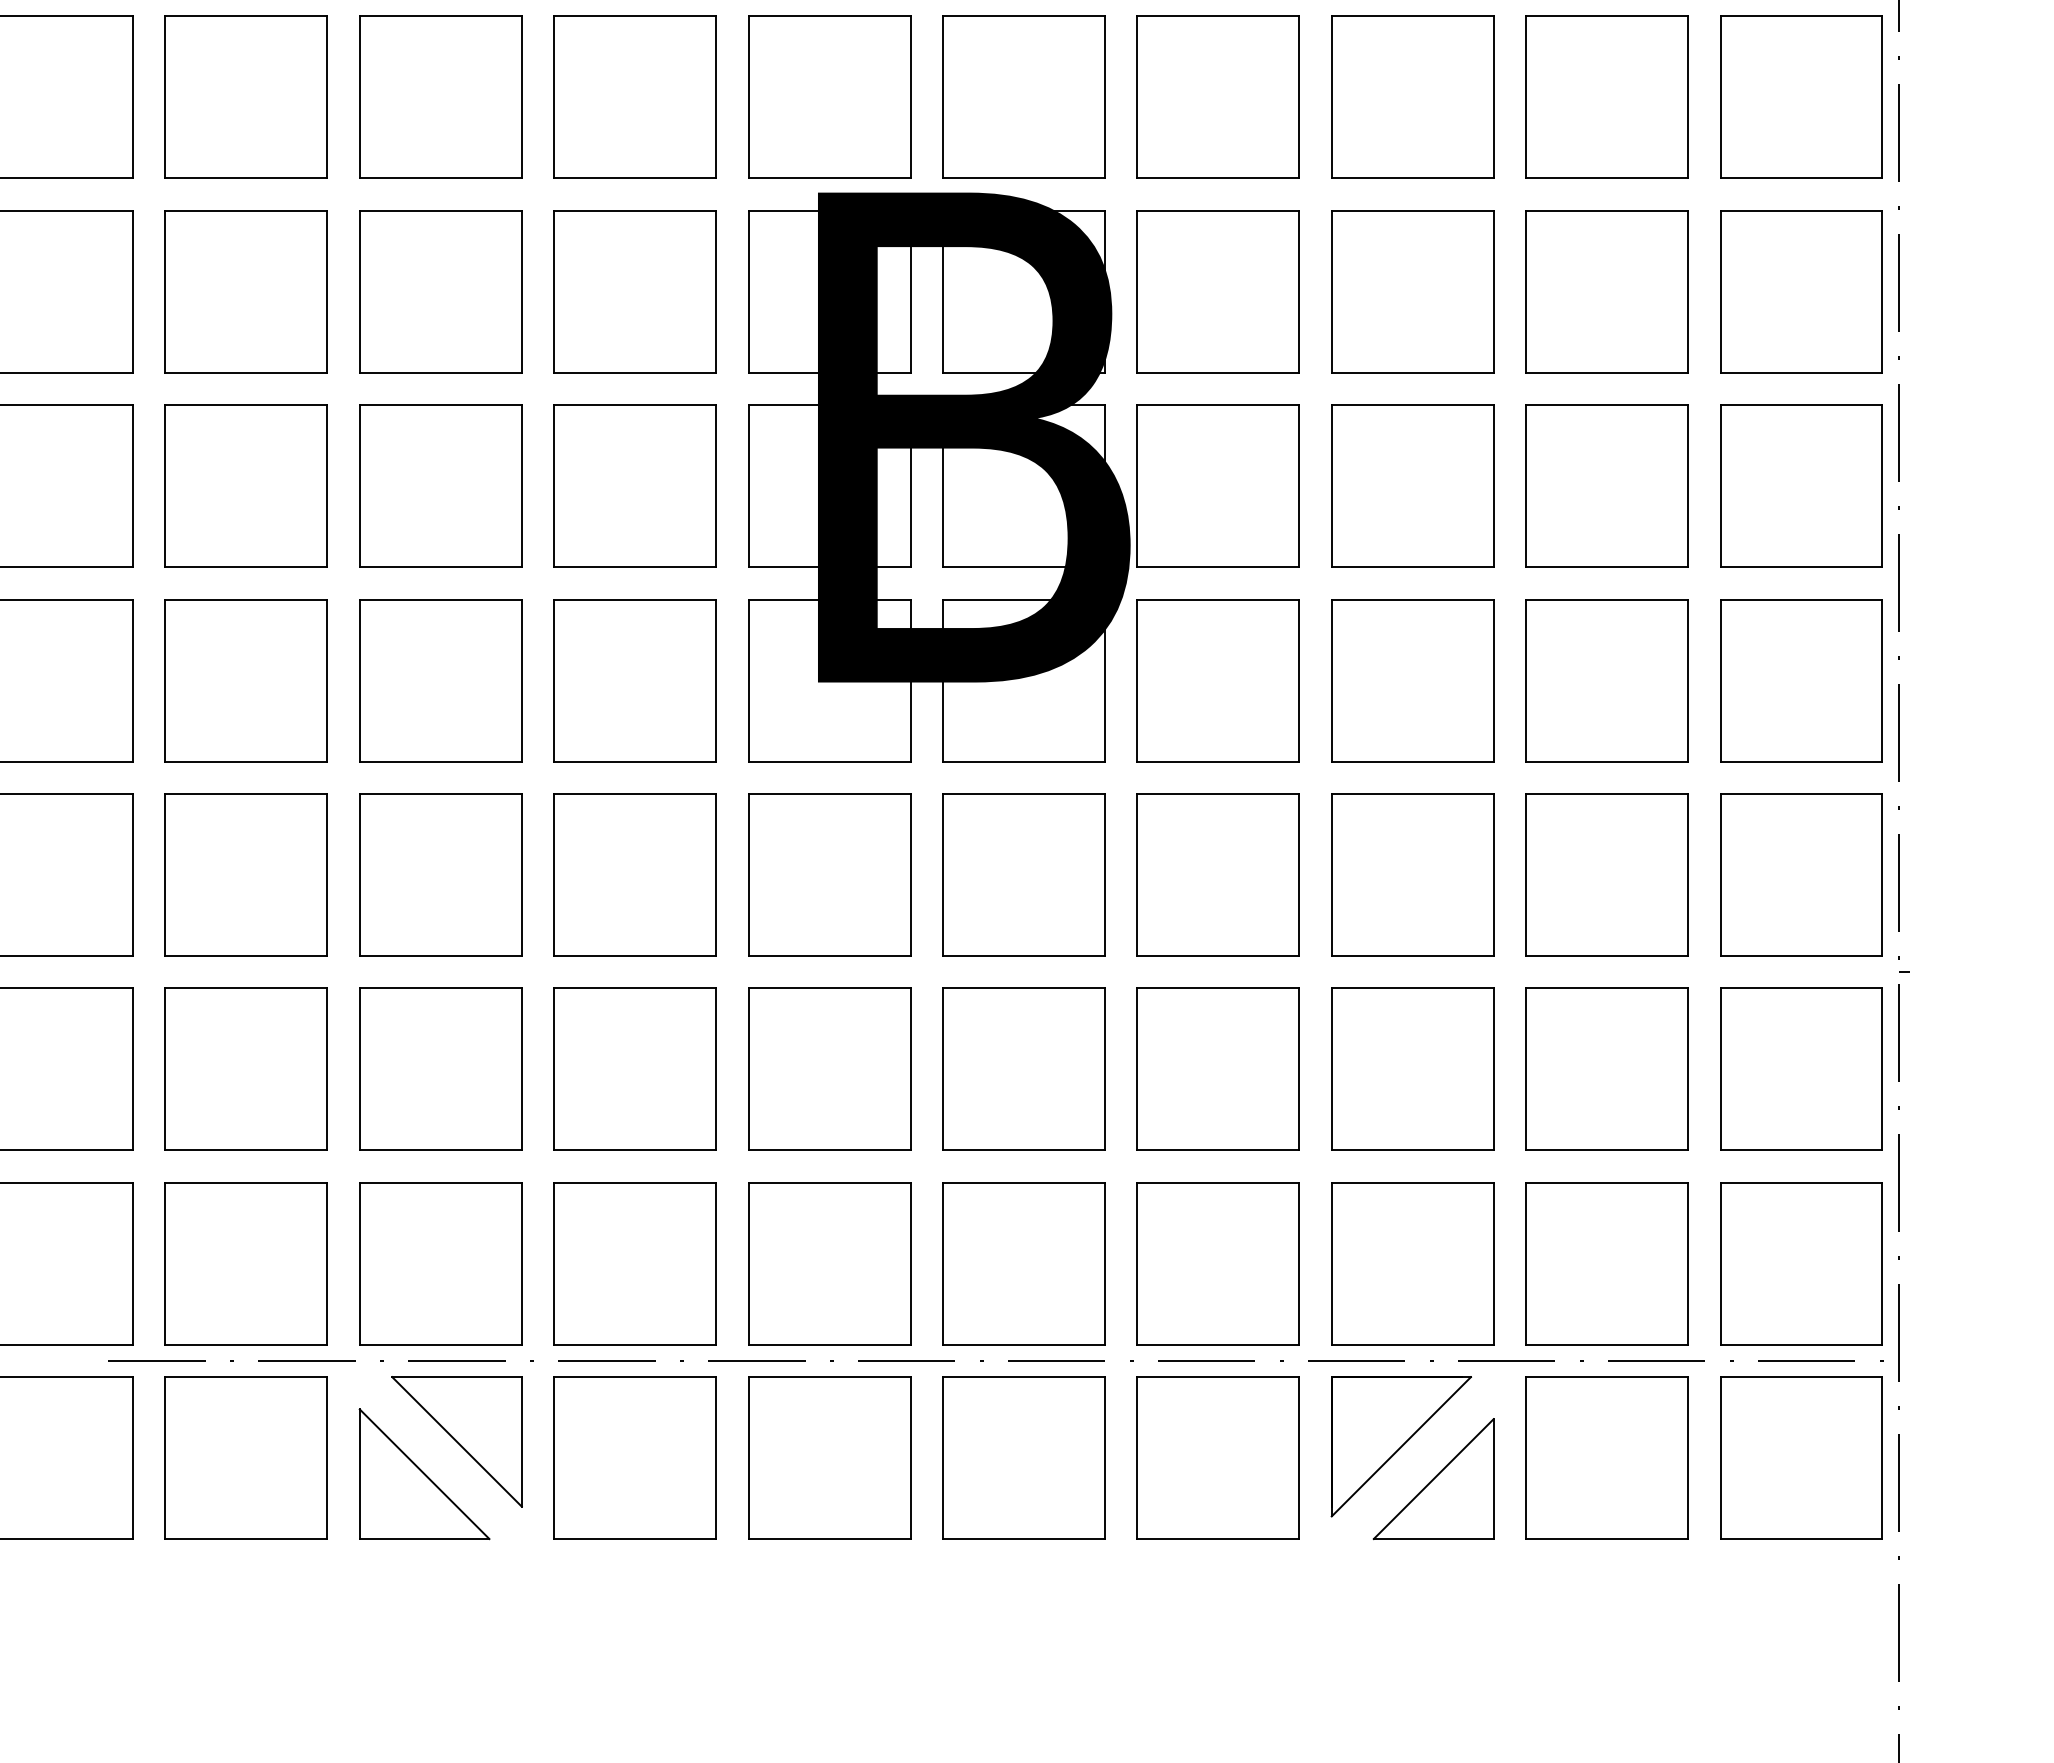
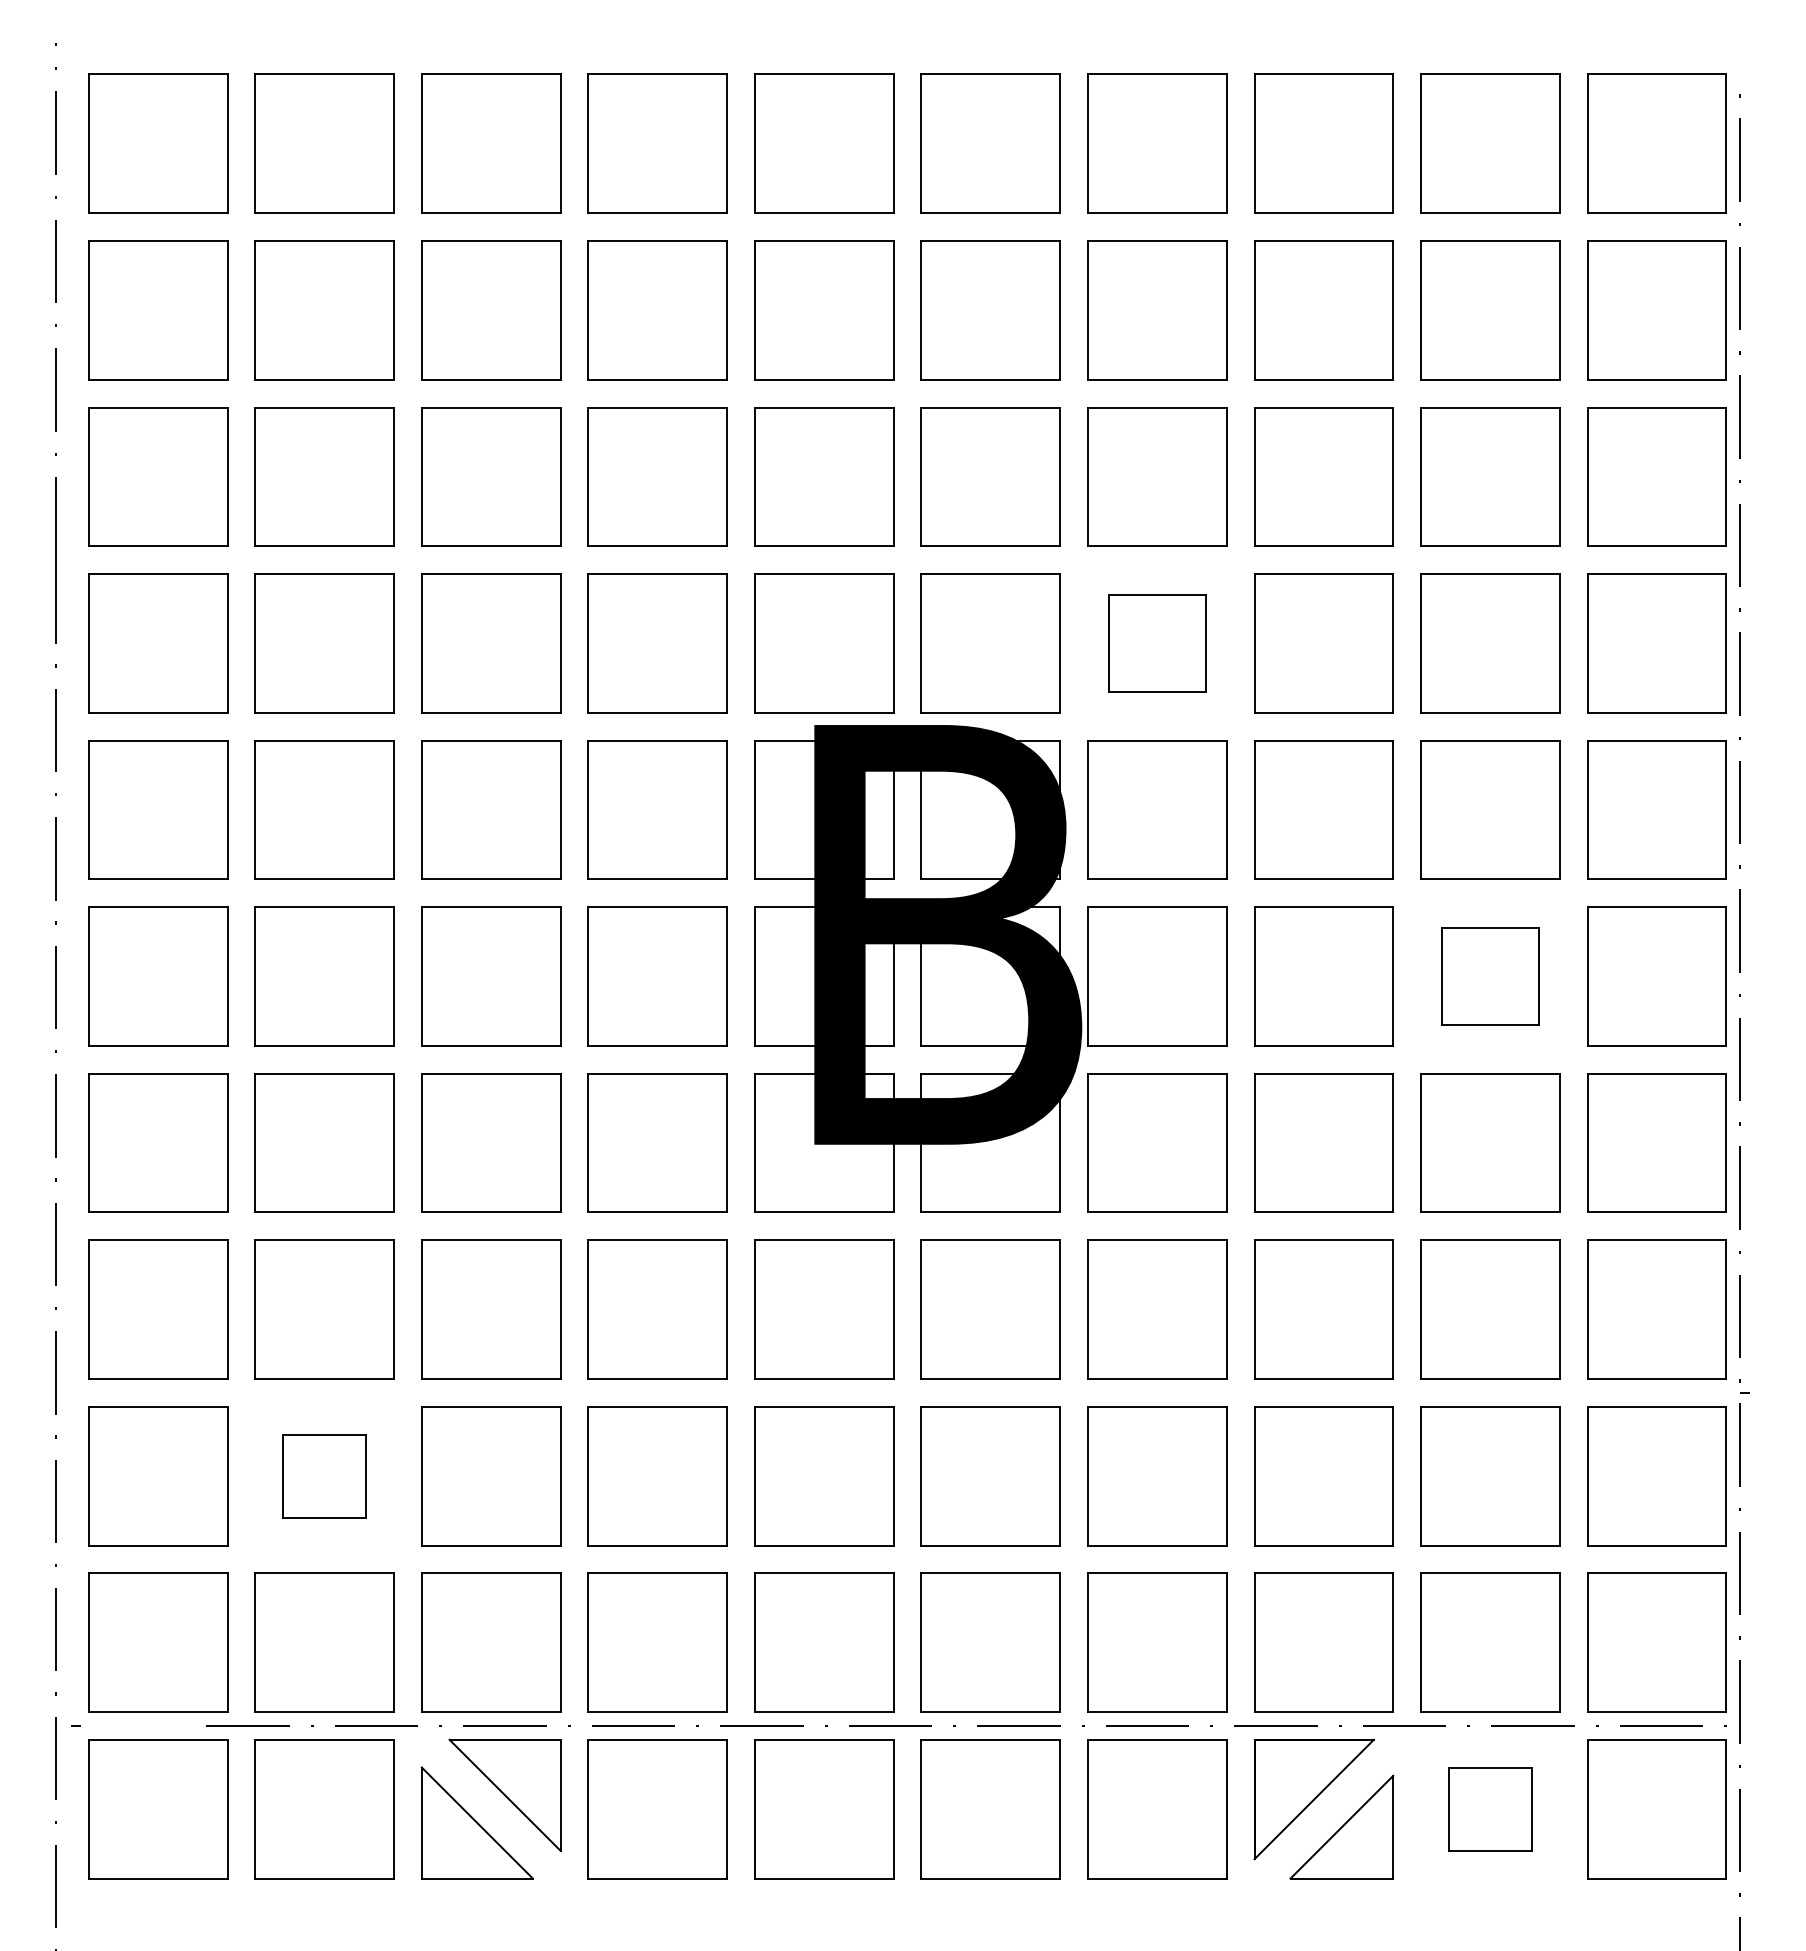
part: (1218, 97) -> (1157, 643), size x0.7
part: (1607, 486) -> (1490, 976), size x0.7
part: (246, 1069) -> (324, 1476), size x0.6
part: (1607, 1458) -> (1490, 1809), size x0.6

